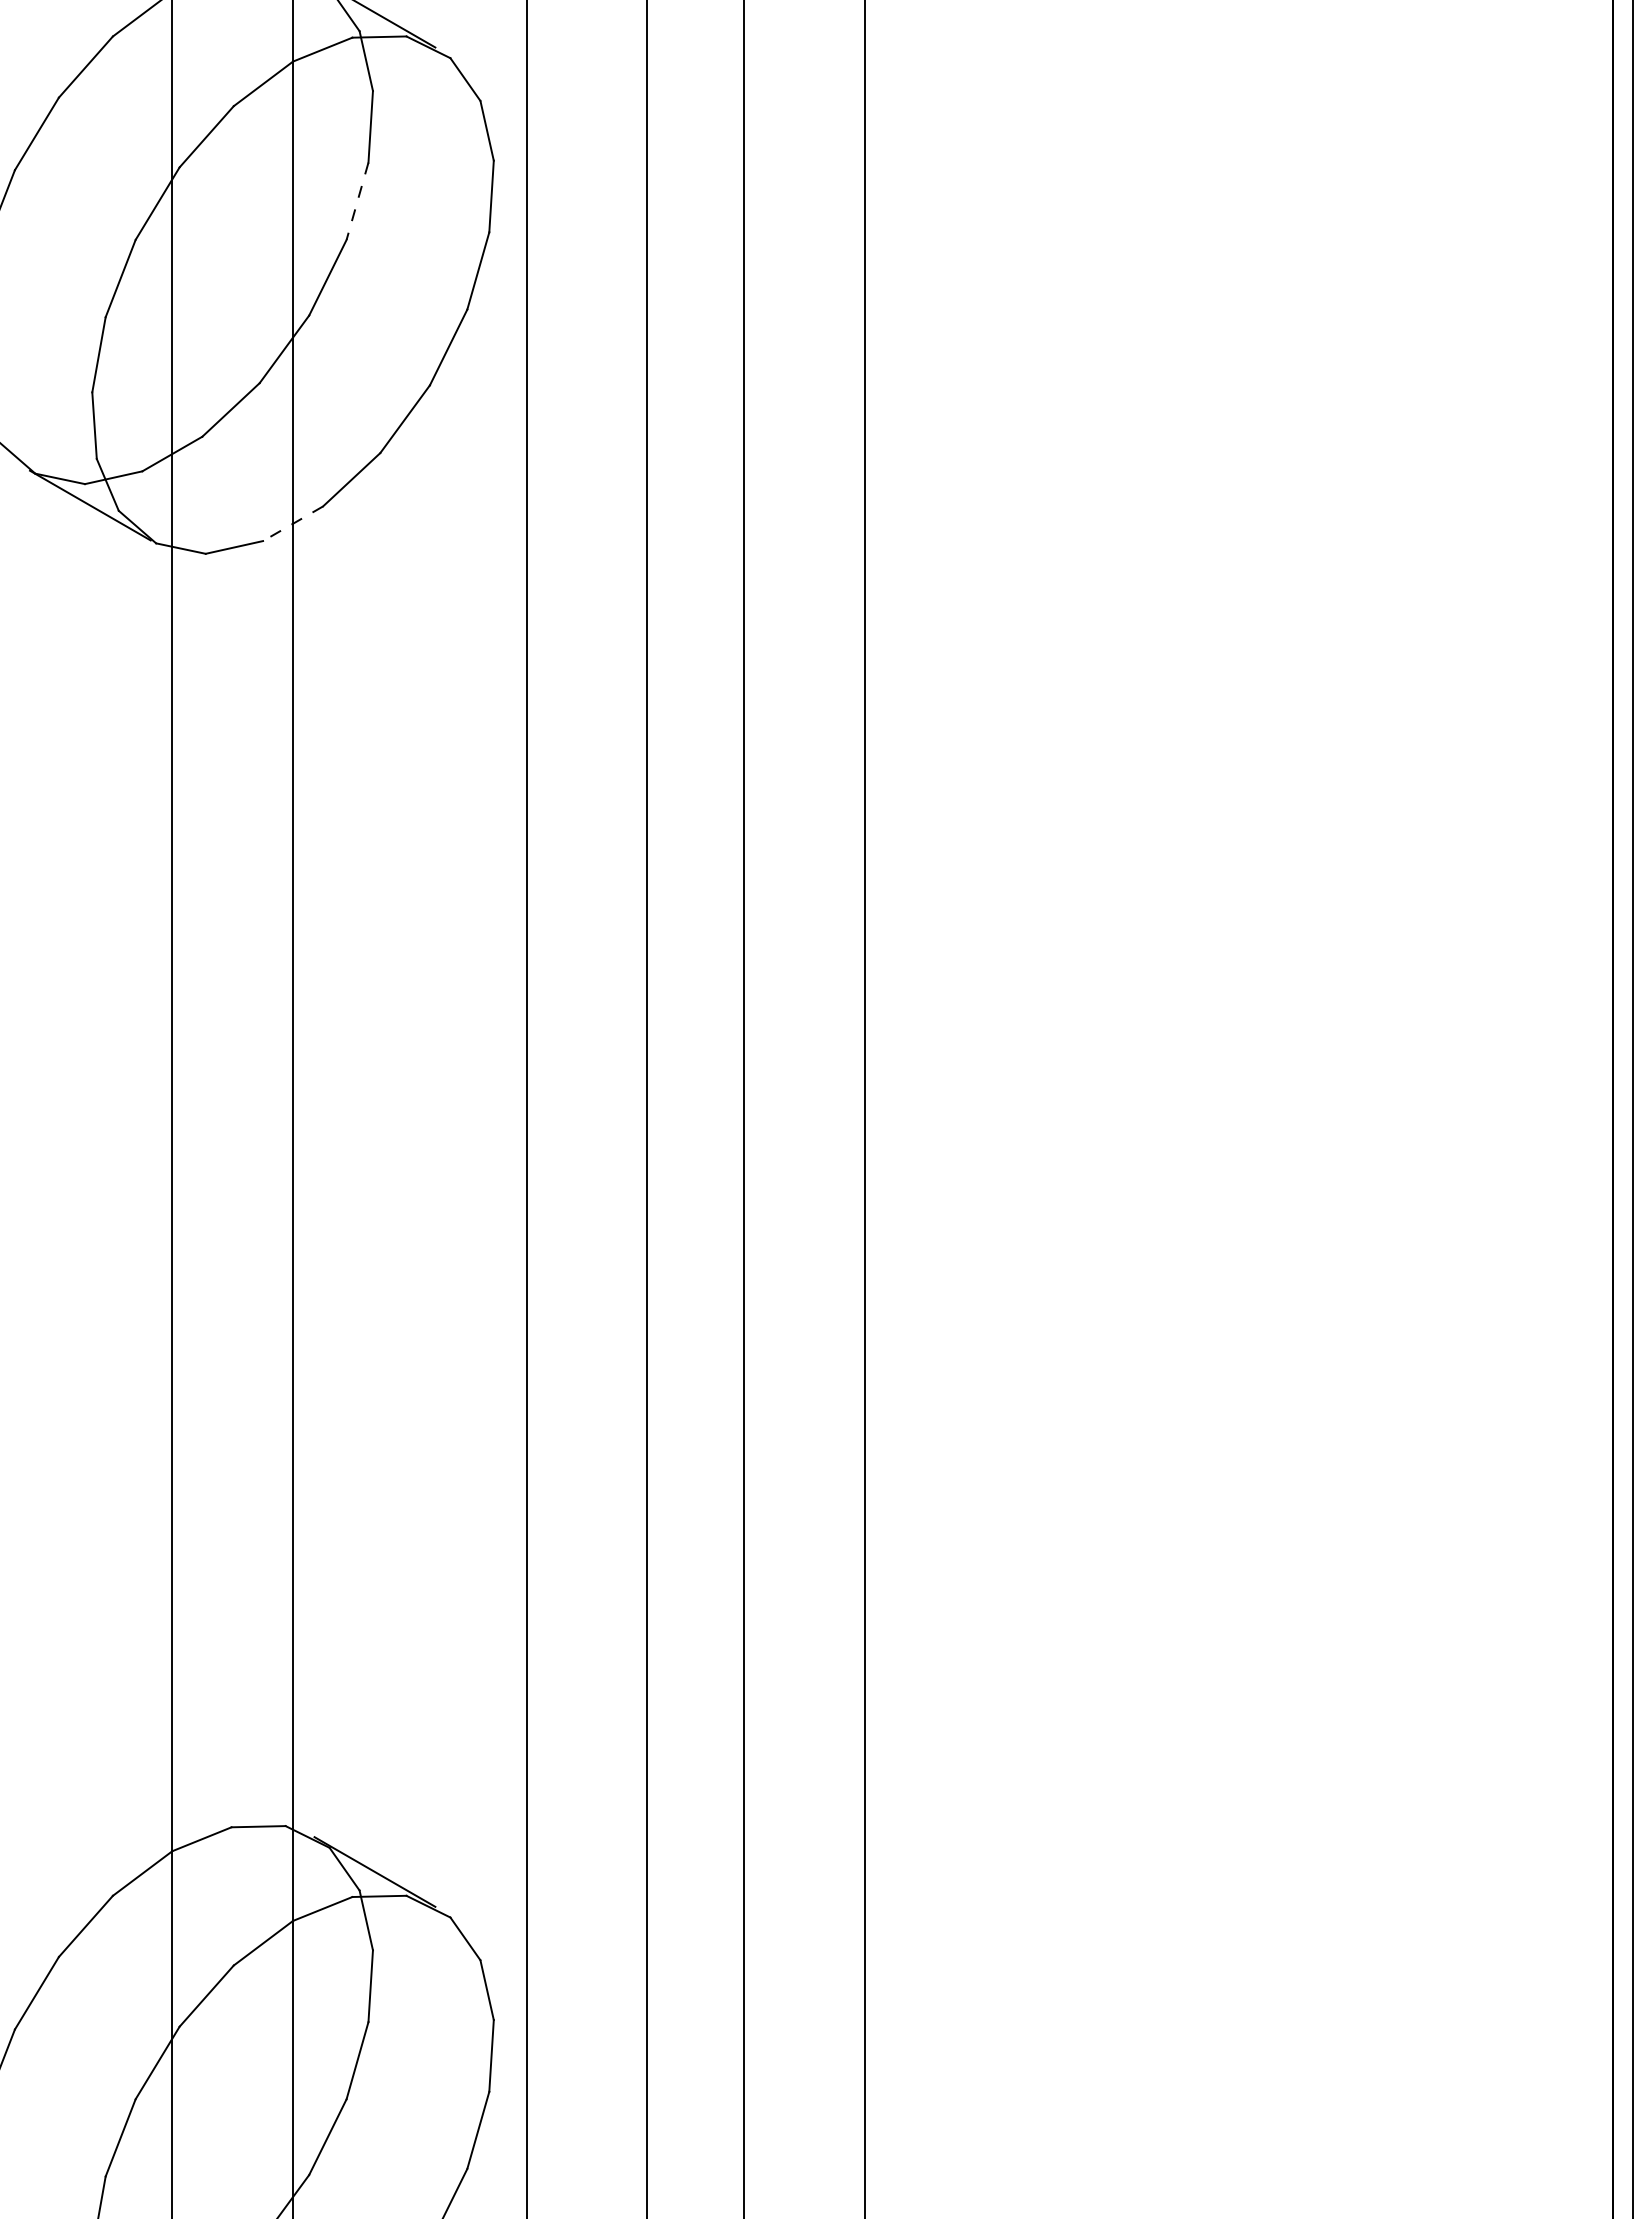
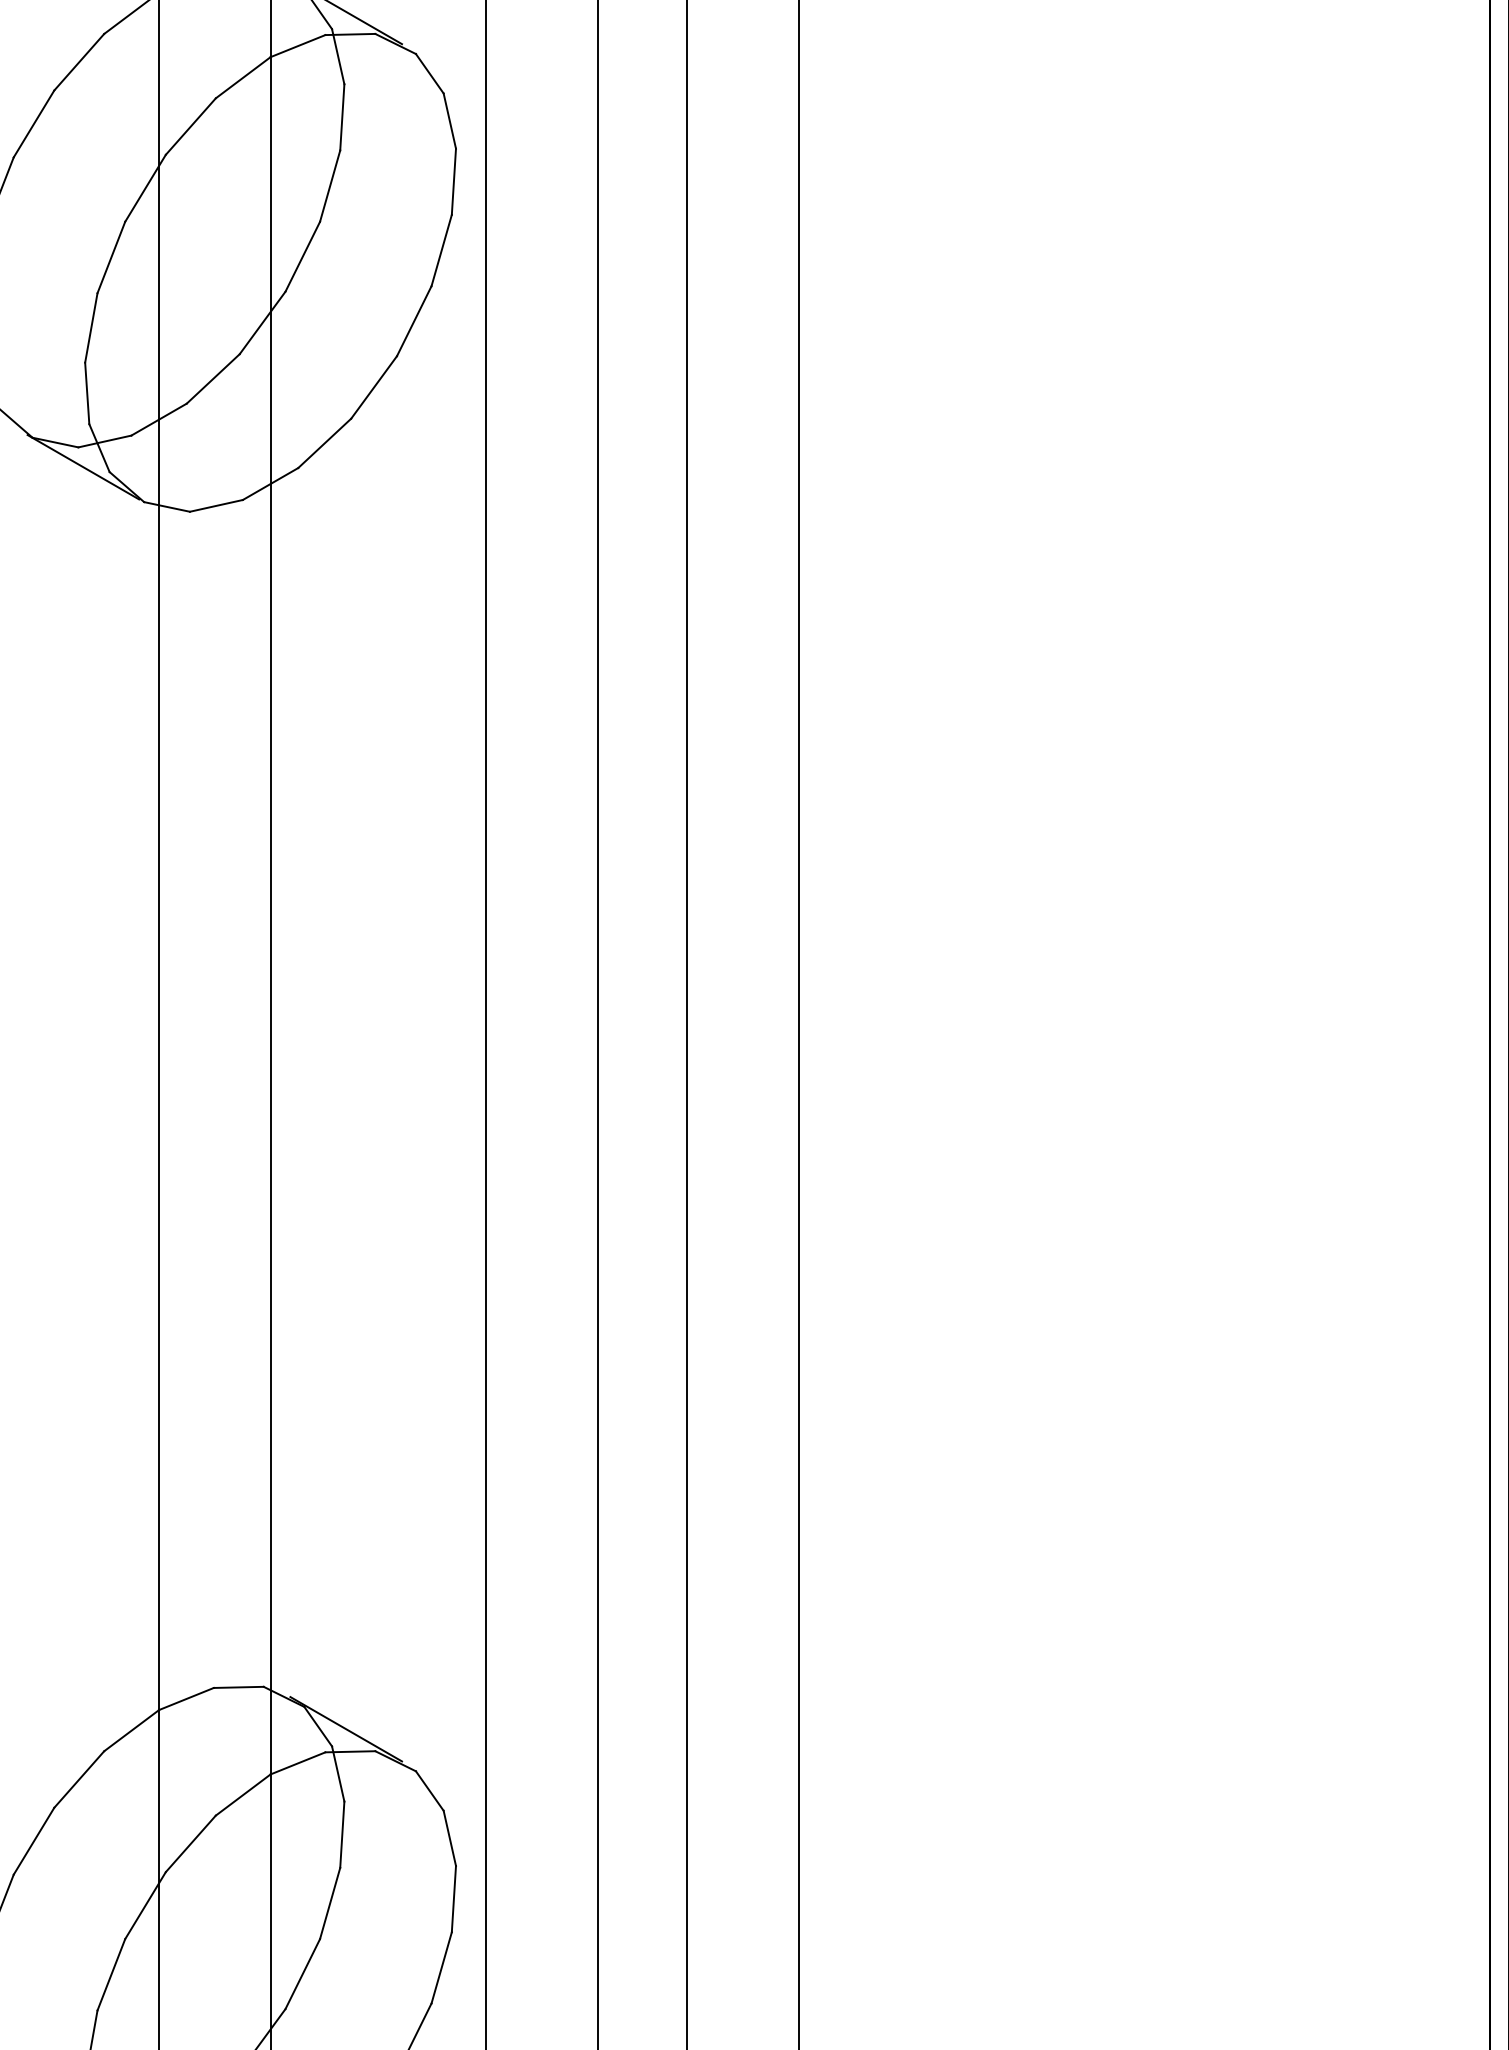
line: (357, 201) -> (330, 186), dashed -> solid
line: (293, 523) -> (270, 483), dashed -> solid

